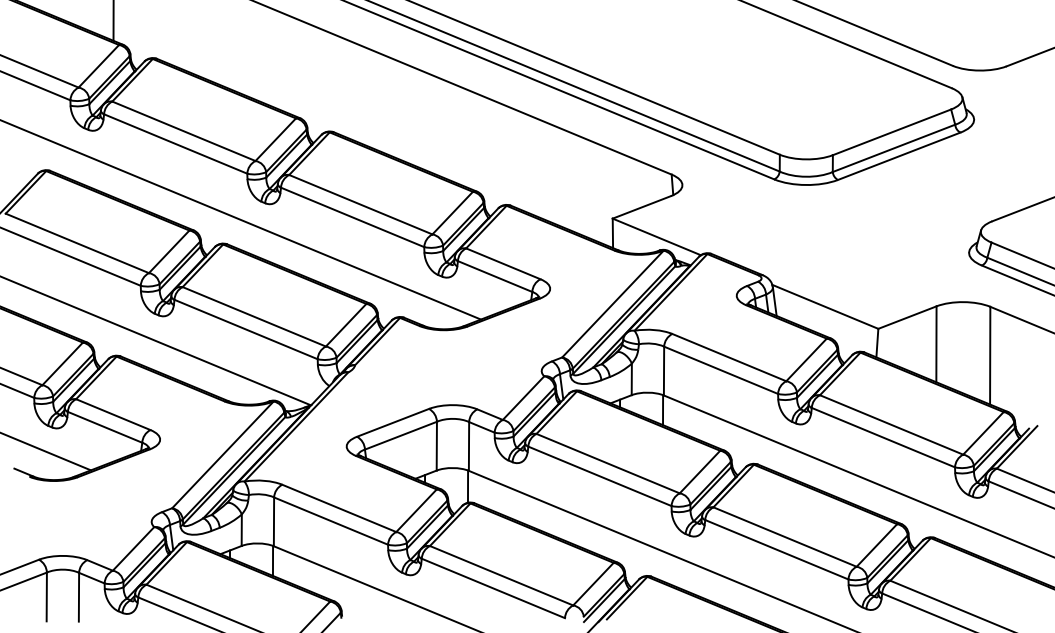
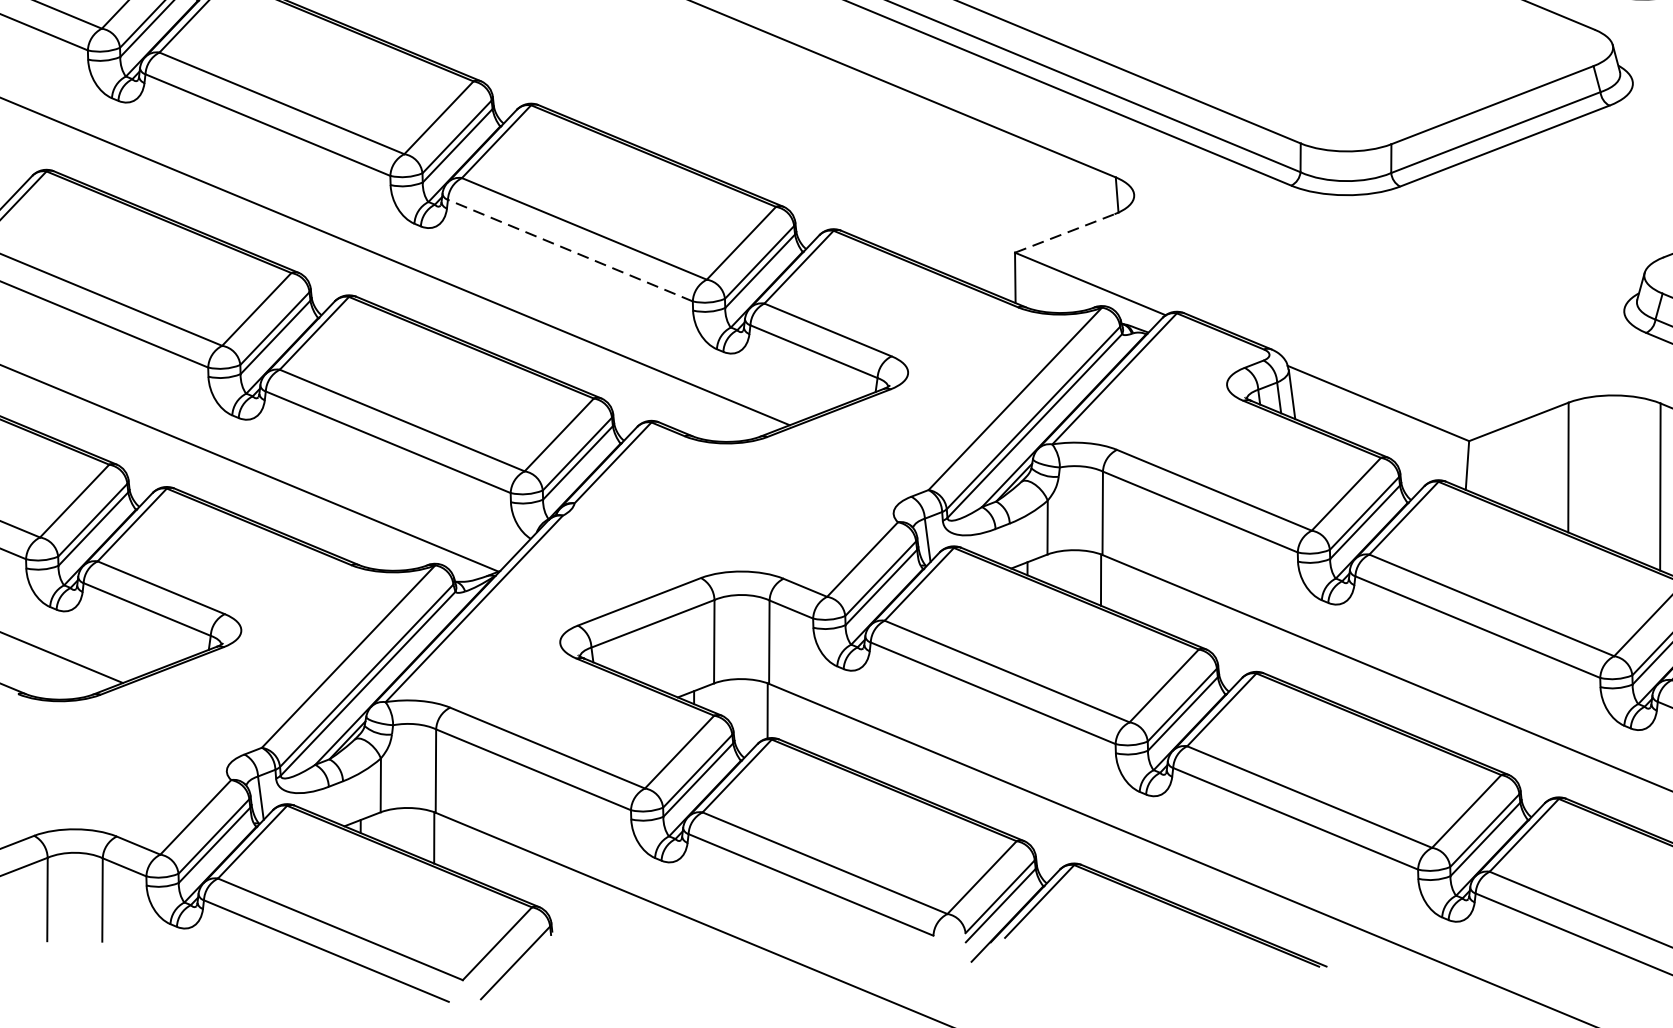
line: (642, 207) -> (1065, 233), solid -> dashed
line: (352, 217) -> (570, 250), solid -> dashed

